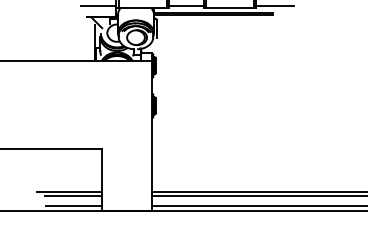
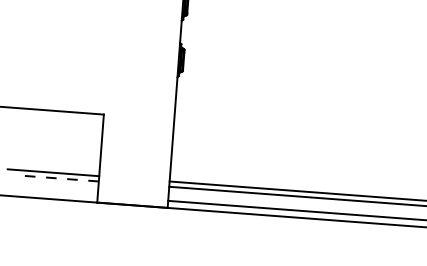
line: (73, 196) -> (58, 178), solid -> dashed
line: (73, 206) -> (57, 192), removed

